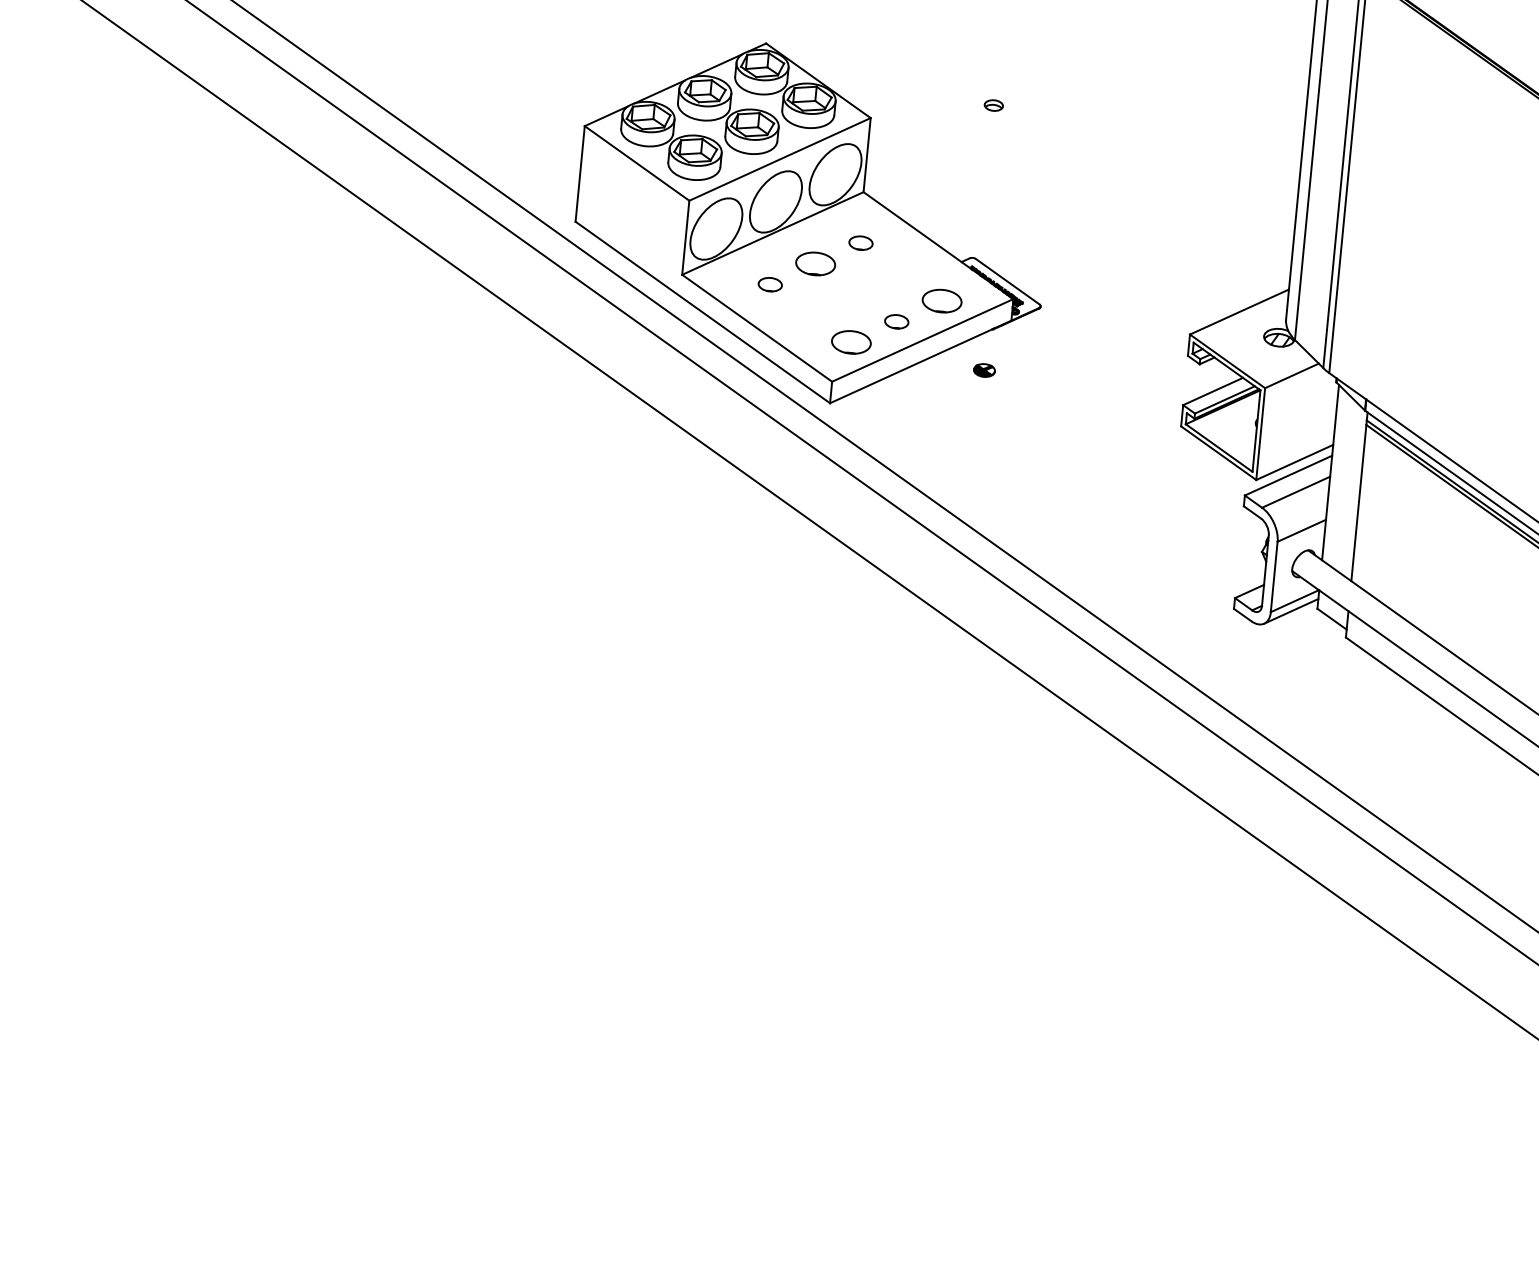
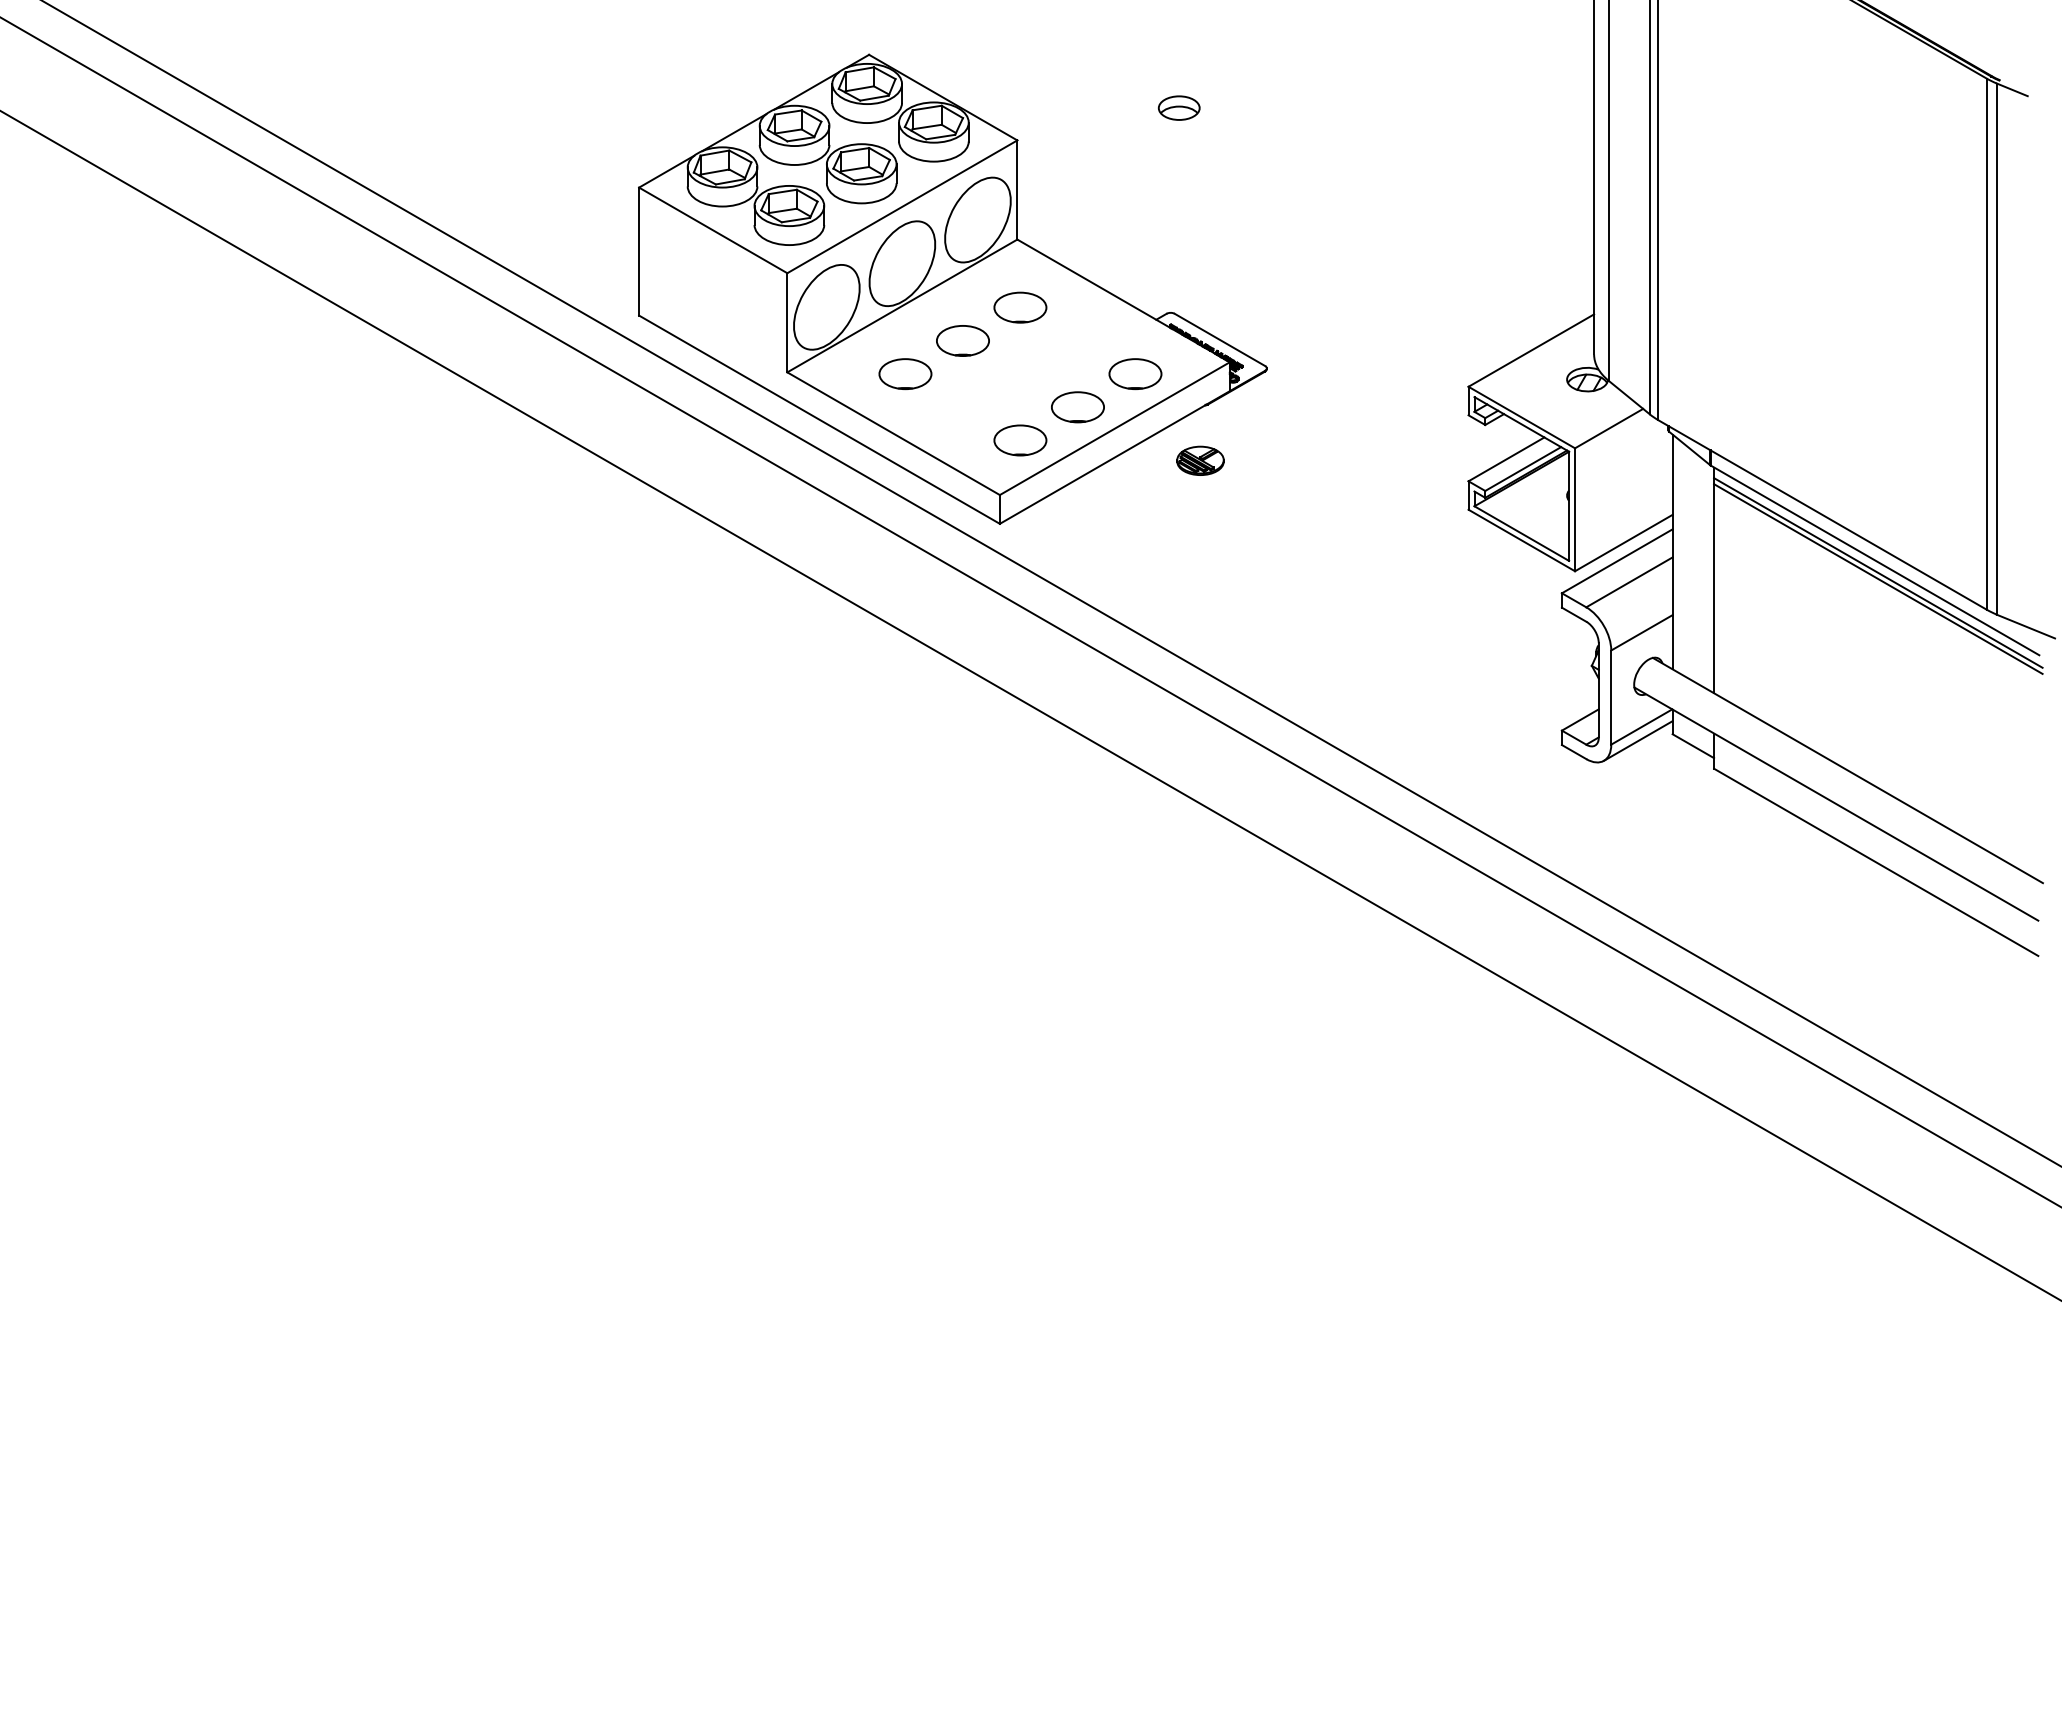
part: (993, 105) -> (1178, 107), size x1.67
part: (861, 243) -> (1020, 307), size x1.67
part: (770, 284) -> (905, 374), size x1.67
part: (896, 321) -> (1077, 407), size x1.67
part: (984, 370) -> (1200, 460), size x1.67

